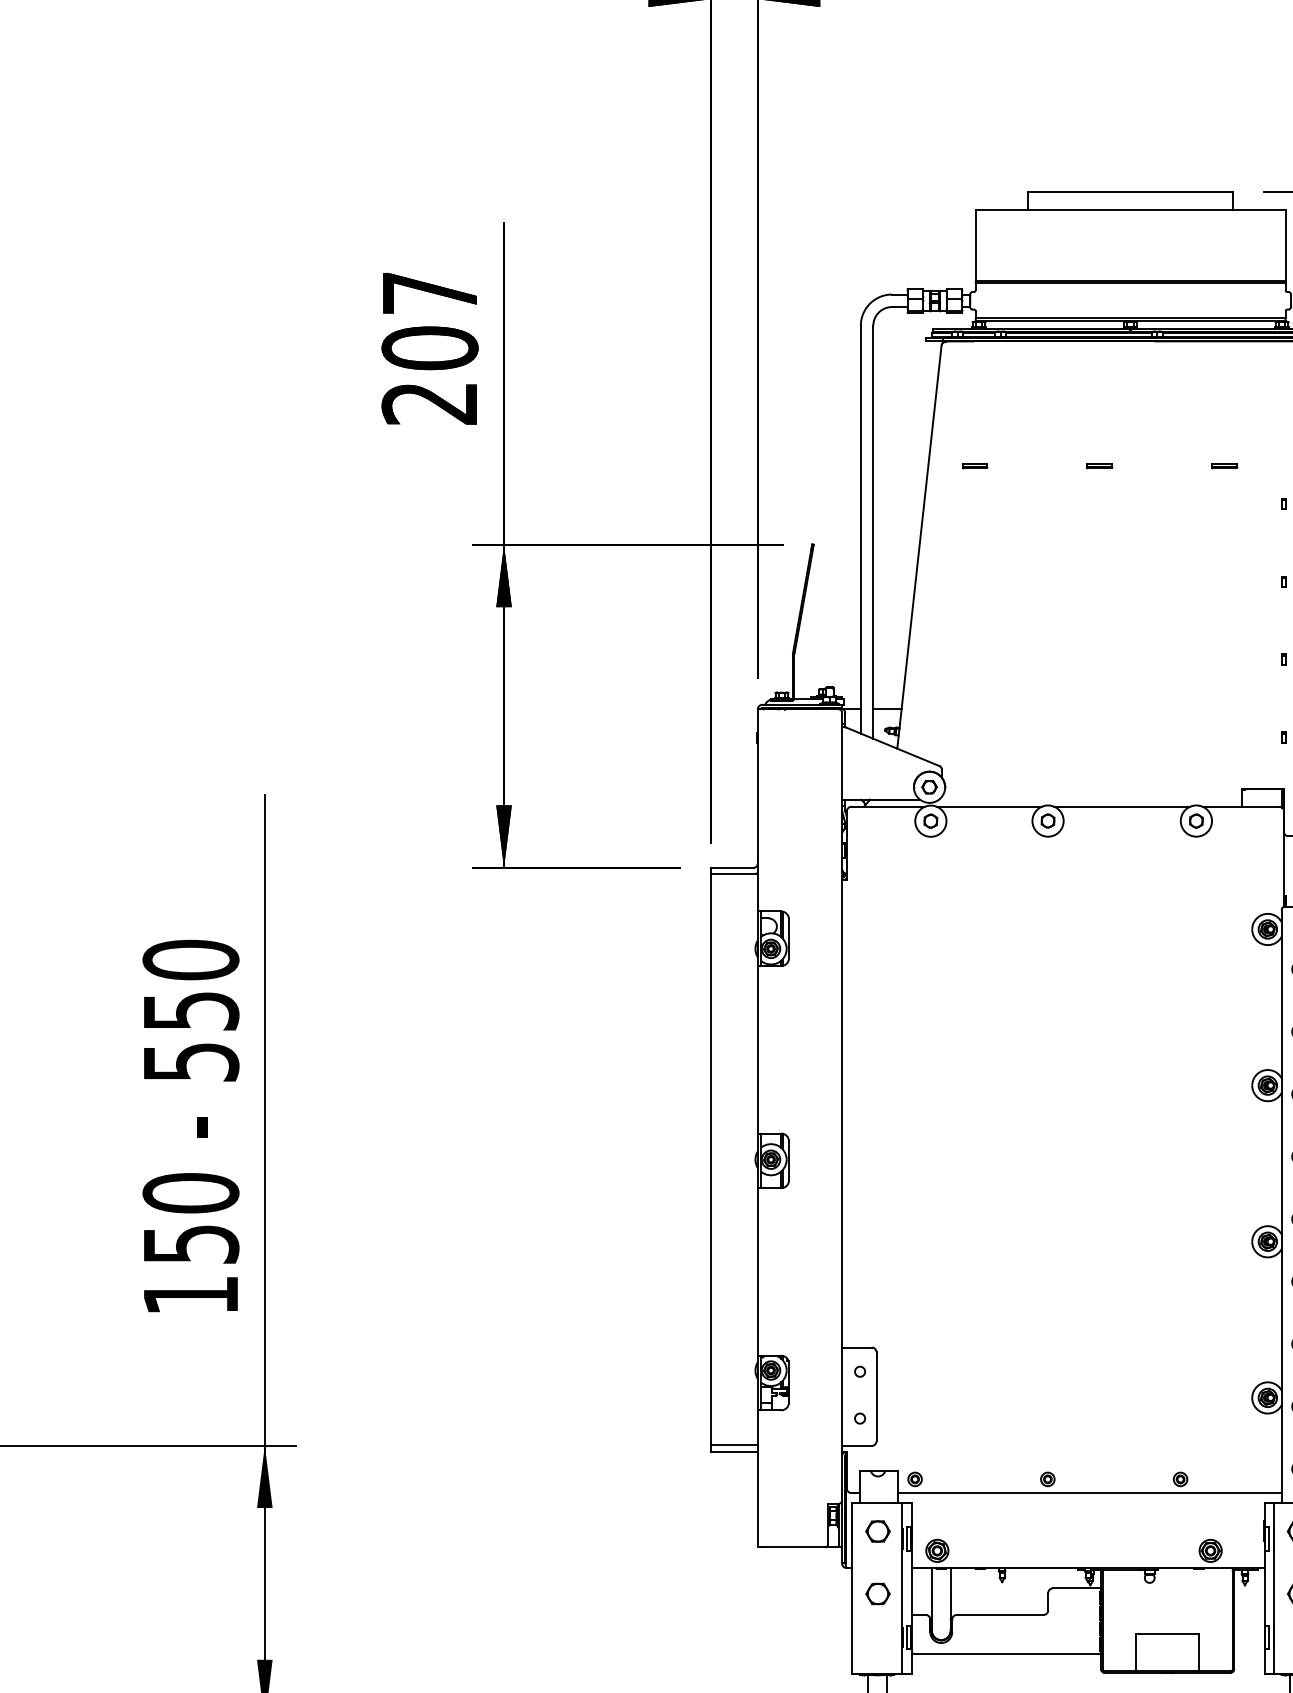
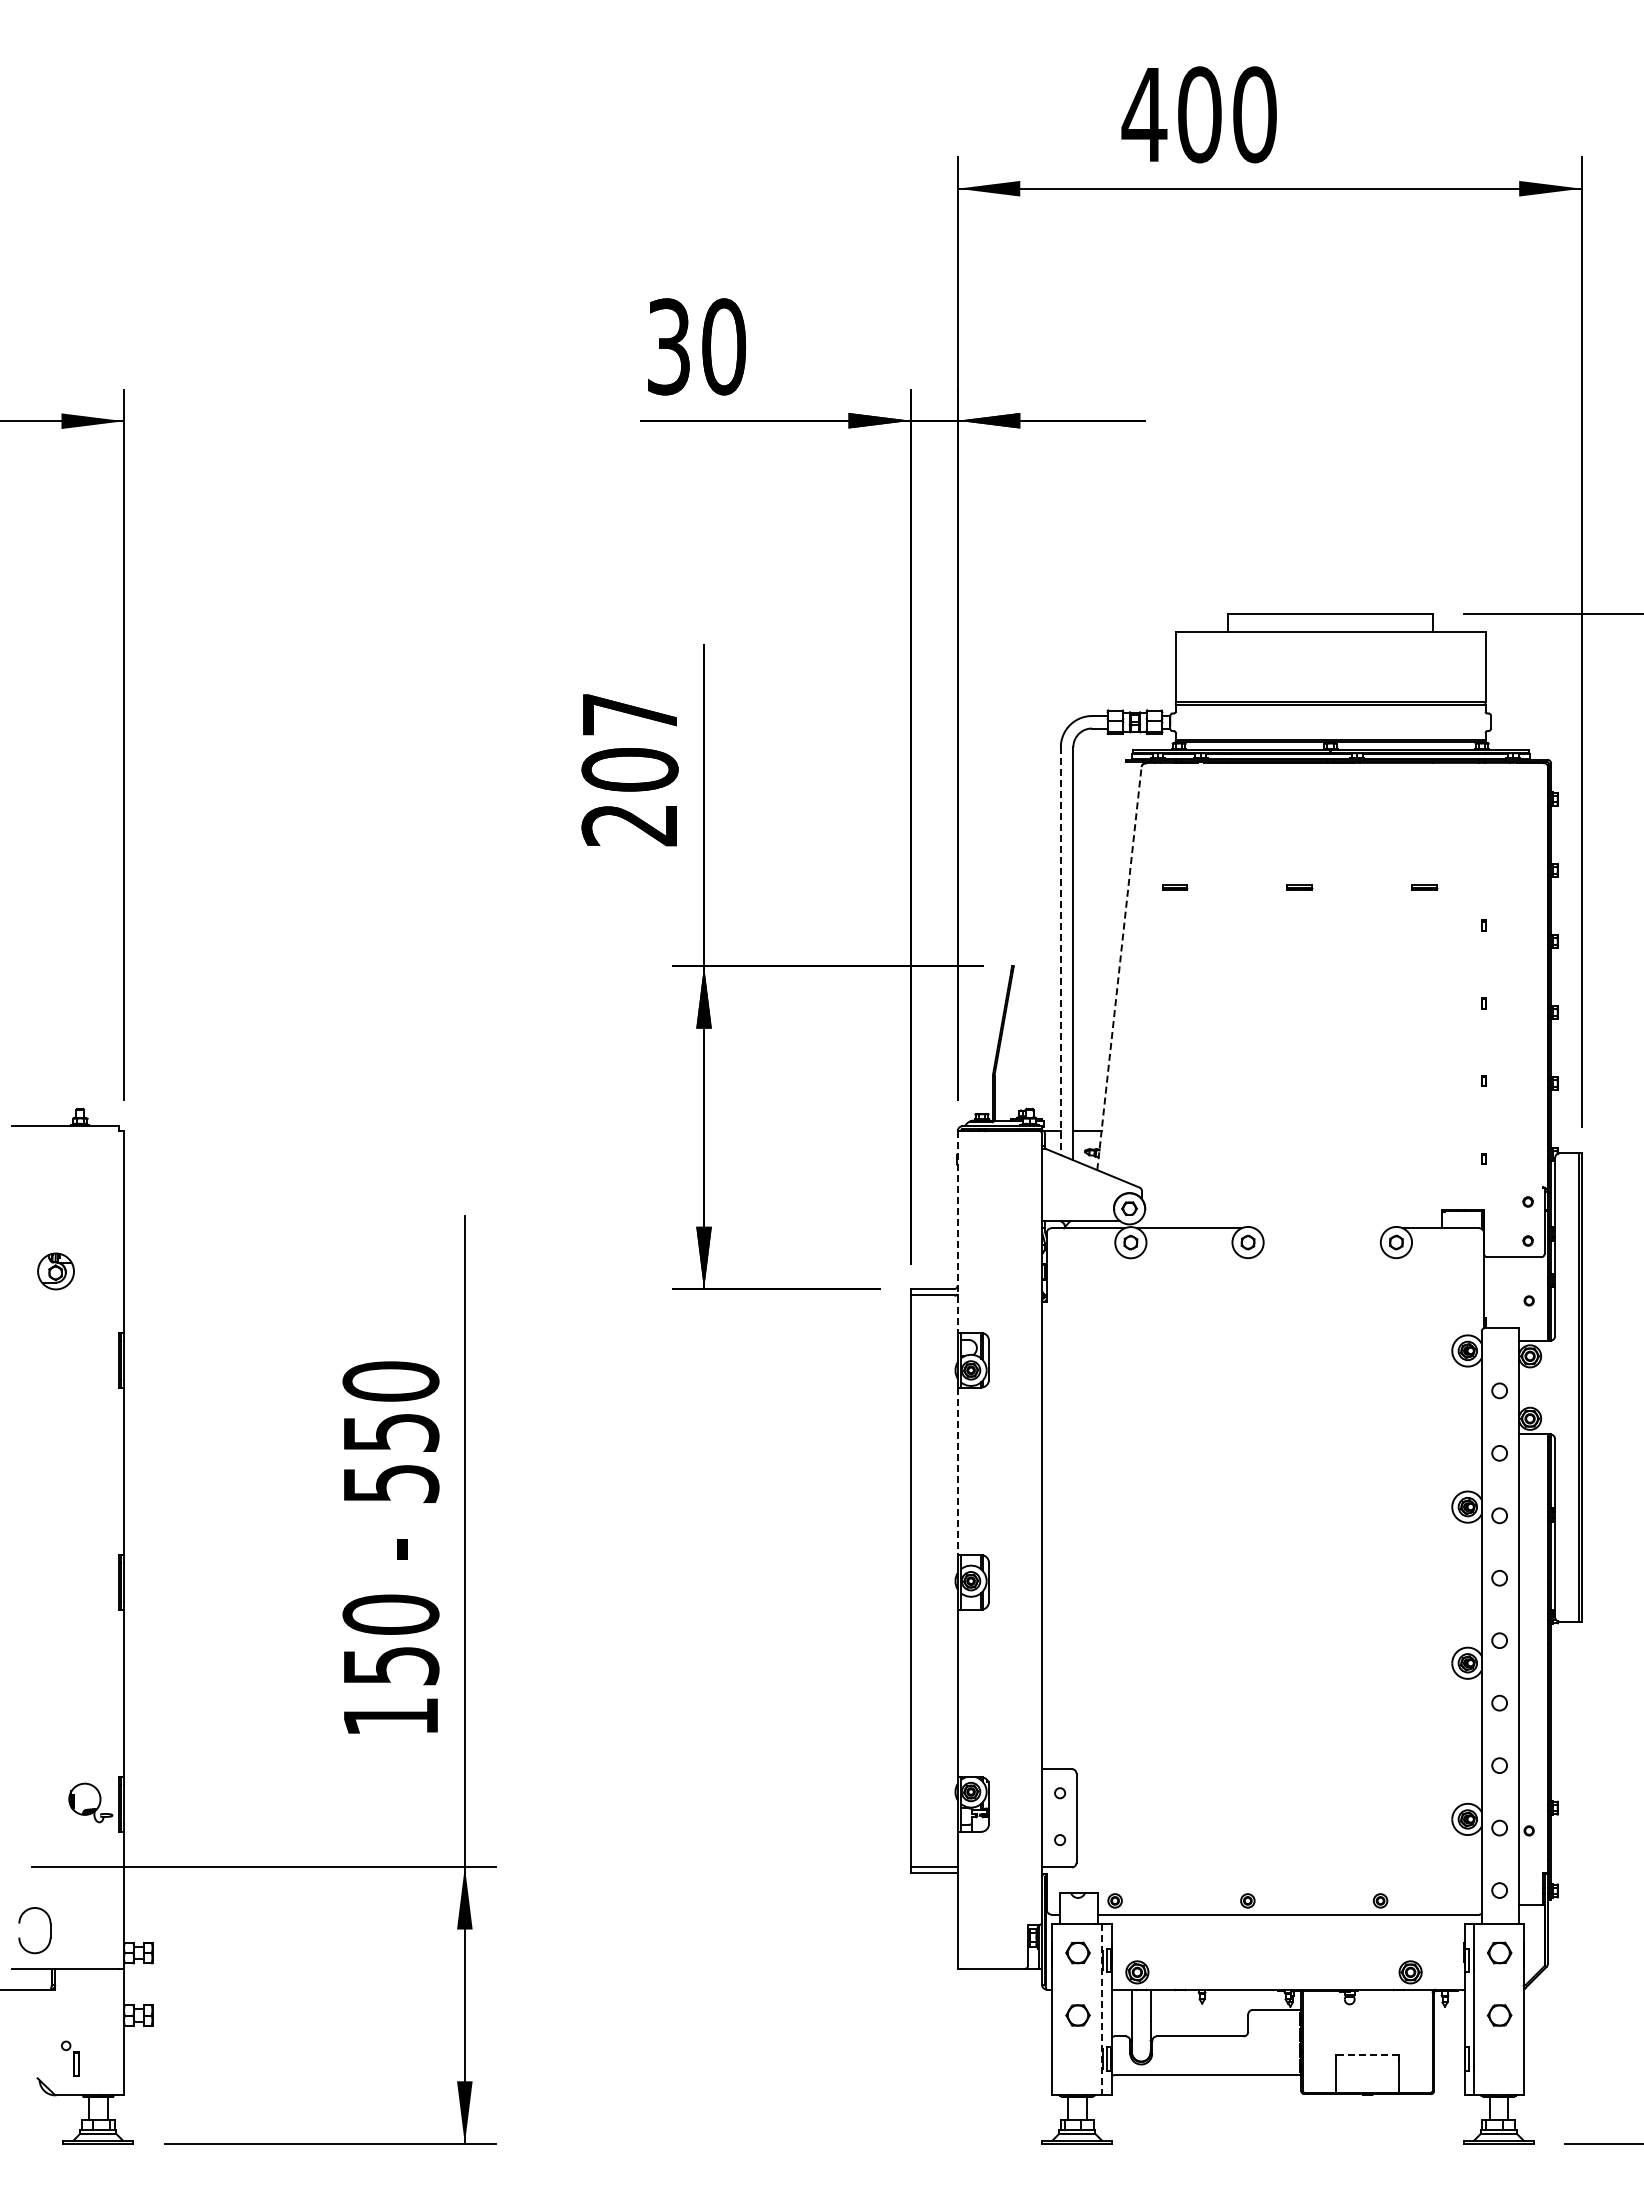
line: (860, 530) -> (1060, 951), solid -> dashed
line: (919, 547) -> (1119, 968), solid -> dashed
line: (1122, 807) -> (1322, 1228), removed
line: (757, 810) -> (957, 1231), solid -> dashed
line: (757, 1050) -> (957, 1471), solid -> dashed
line: (902, 1589) -> (1102, 2010), solid -> dashed
line: (1167, 1634) -> (1367, 2055), solid -> dashed

